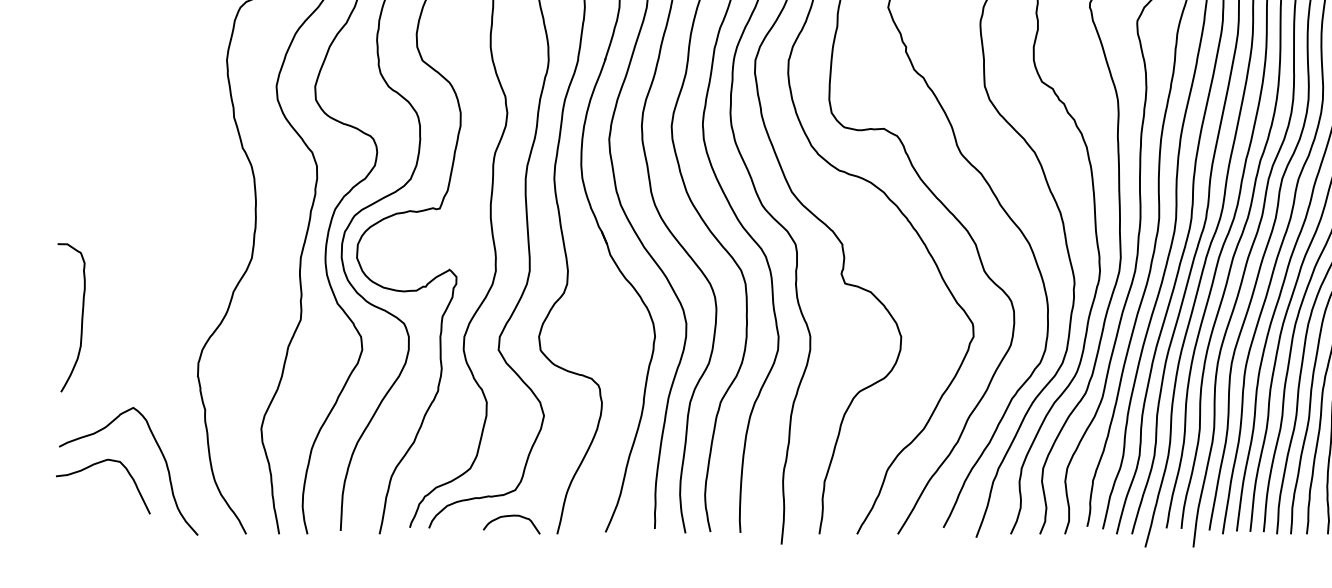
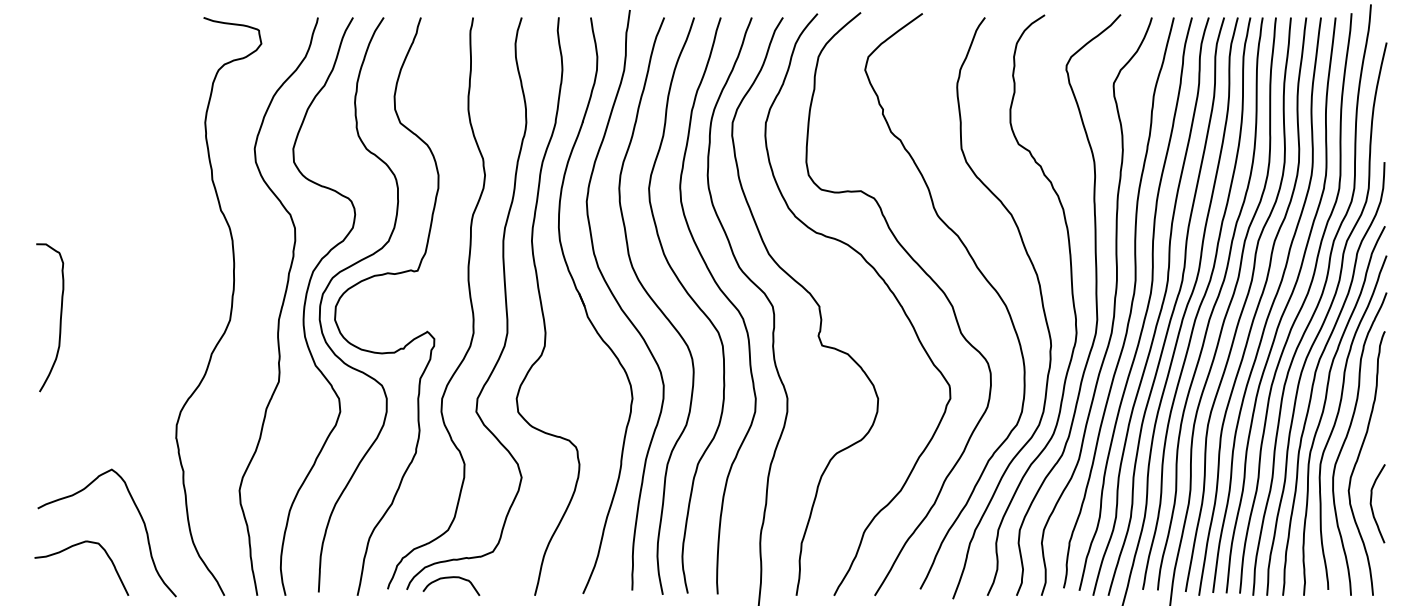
curve: (80, 320) -> (59, 320), moved
curve: (95, 464) -> (74, 546), moved
curve: (511, 516) -> (451, 578), moved

